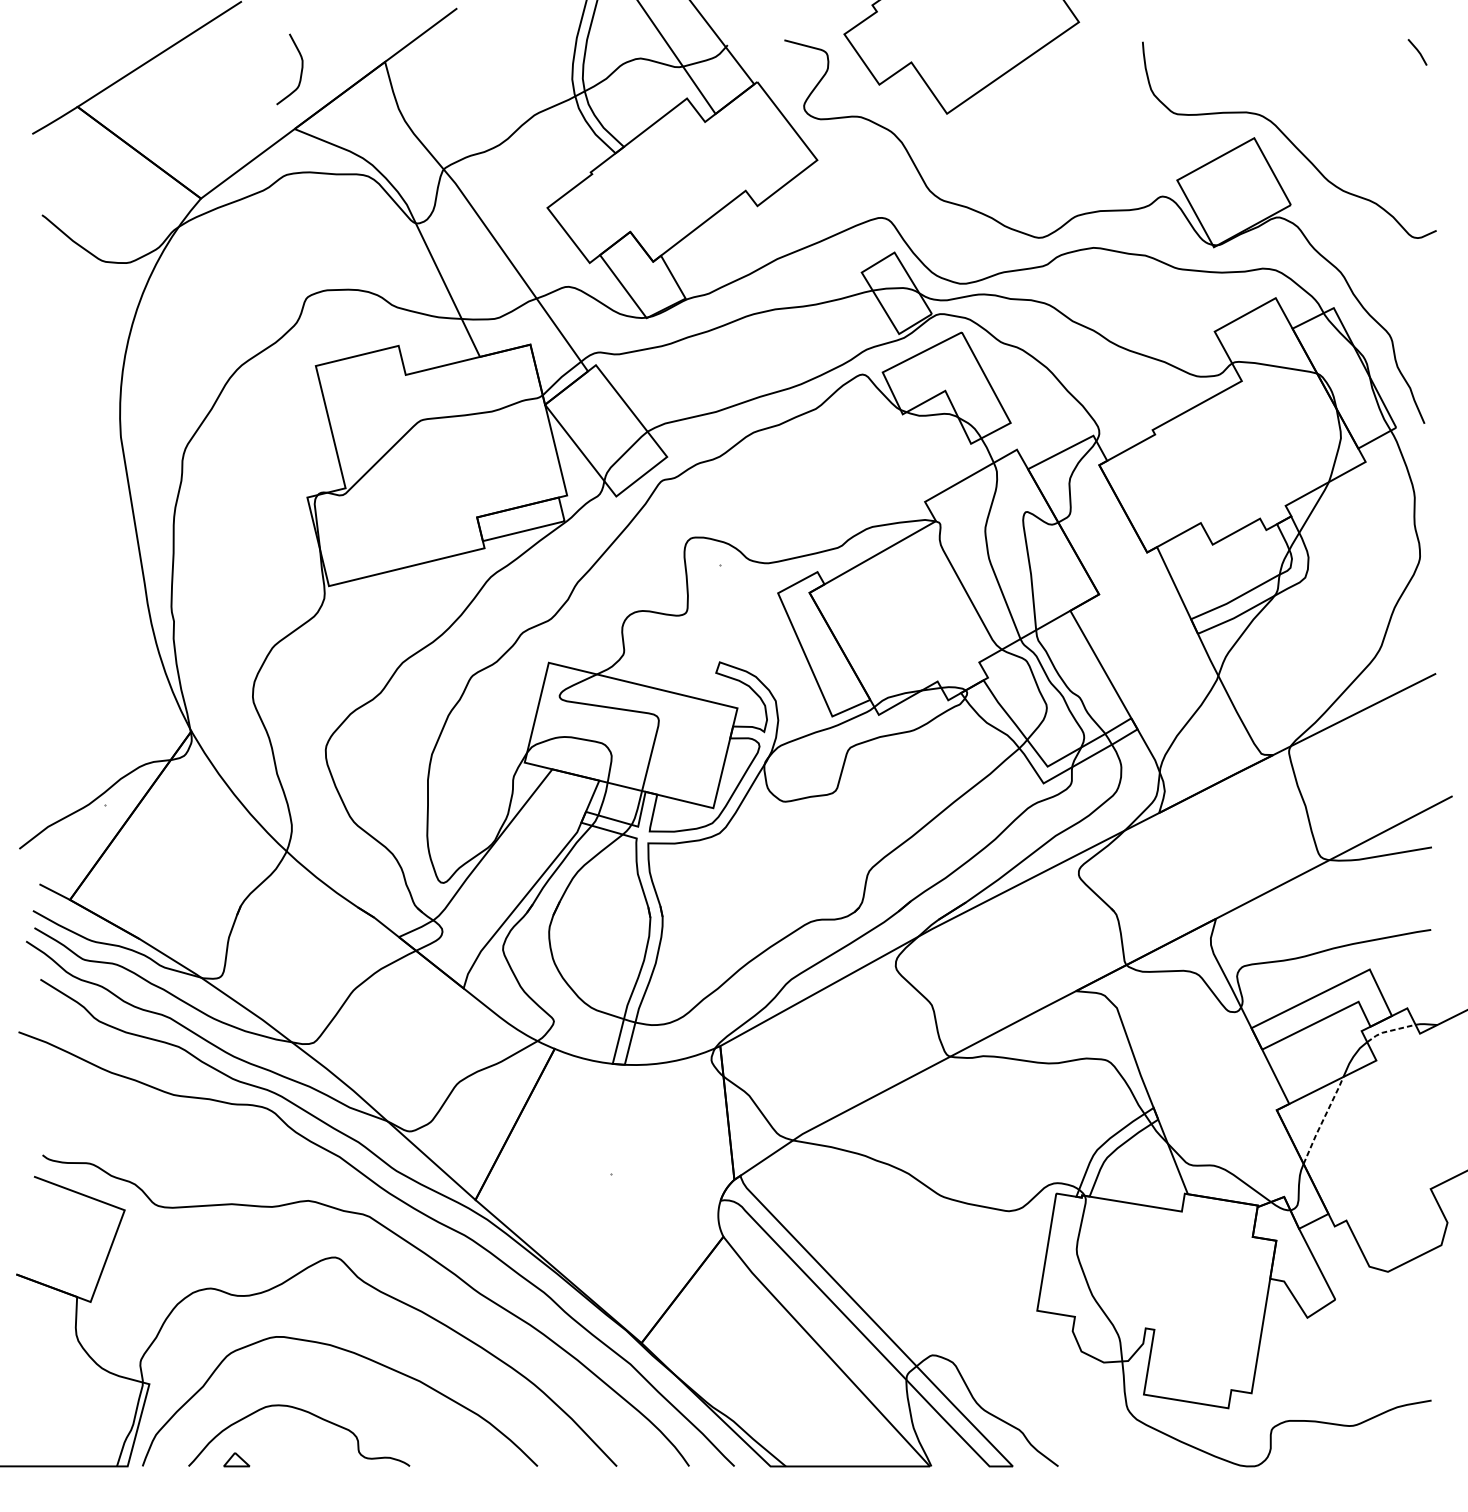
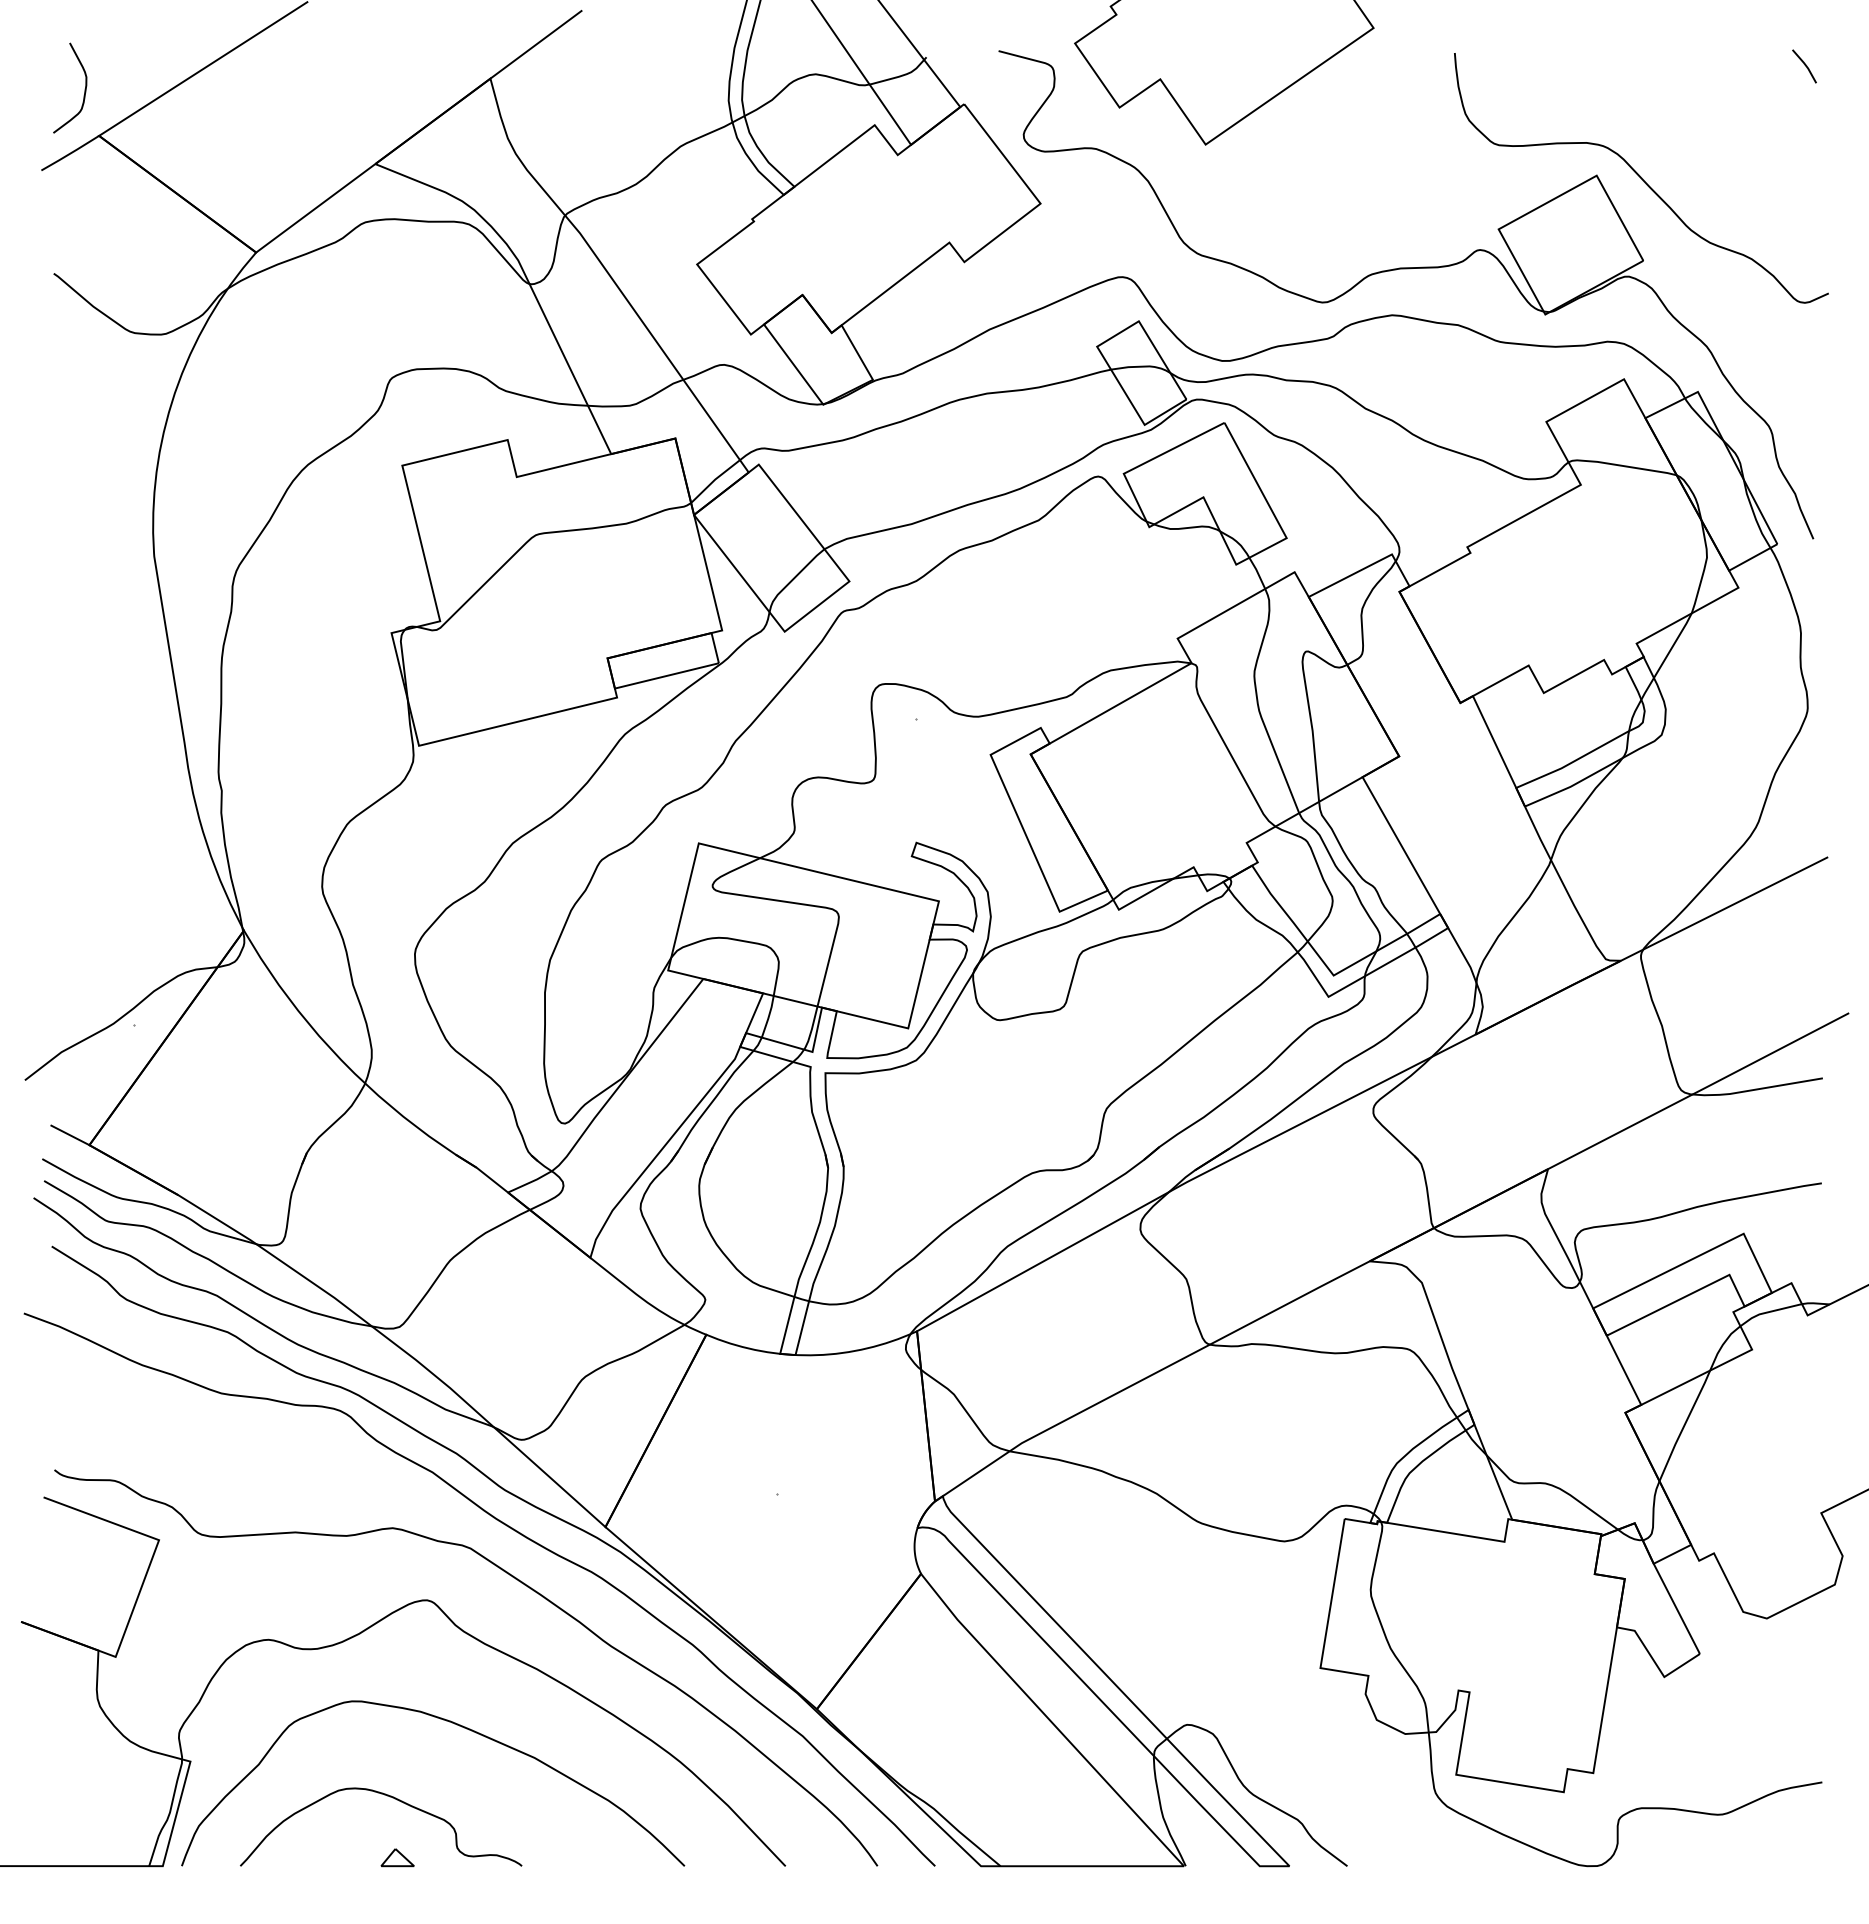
curve: (301, 70) -> (84, 89), moved
line: (1390, 1031) -> (1769, 1312), dashed -> solid
line: (1323, 1120) -> (1684, 1425), dashed -> solid
part: (236, 1459) -> (397, 1857), moved

